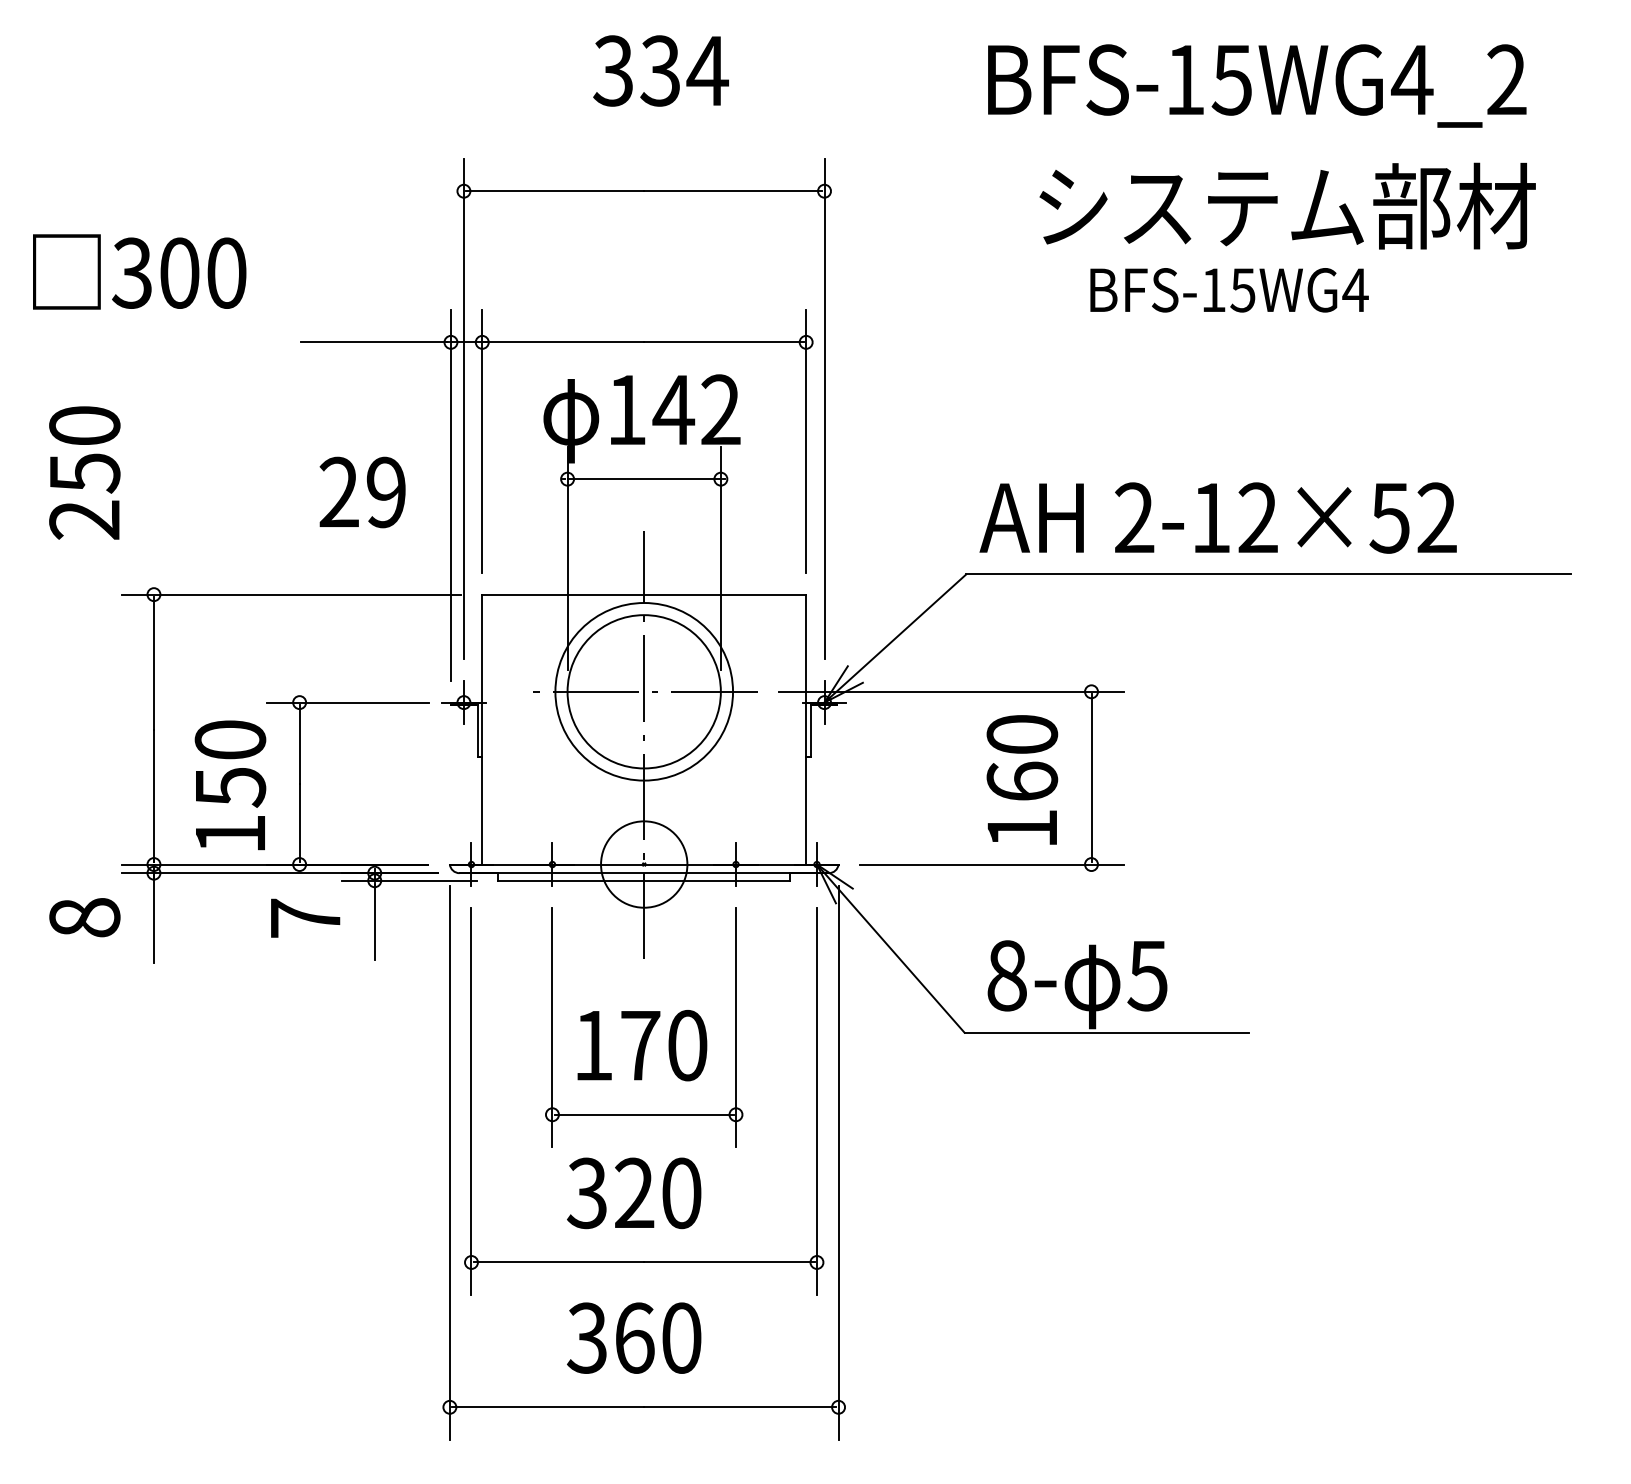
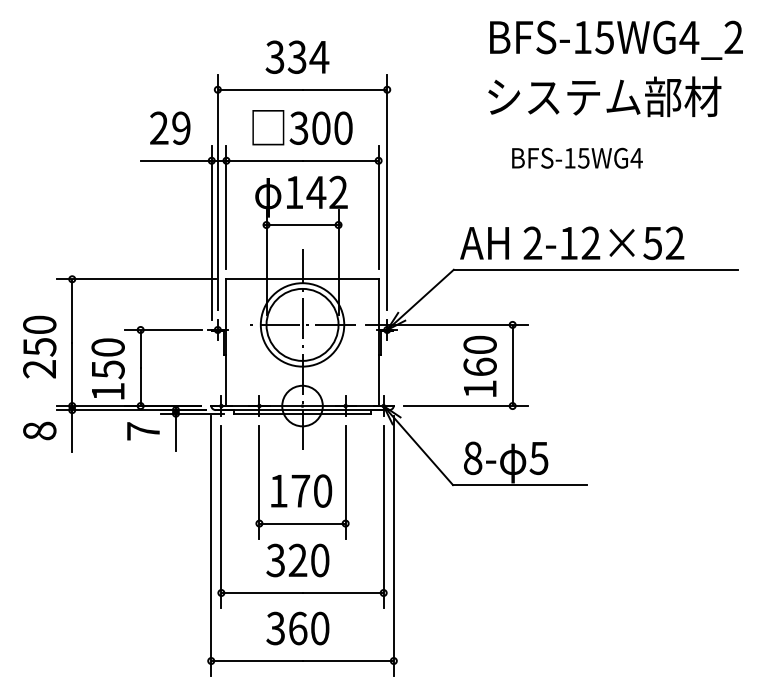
text: (661, 69) -> (297, 56), moved
text: (1257, 84) -> (616, 39), moved
text: (139, 271) -> (302, 127), moved
text: (1229, 288) -> (577, 157), moved
text: (84, 471) -> (39, 346), moved
text: (363, 490) -> (170, 127), moved

